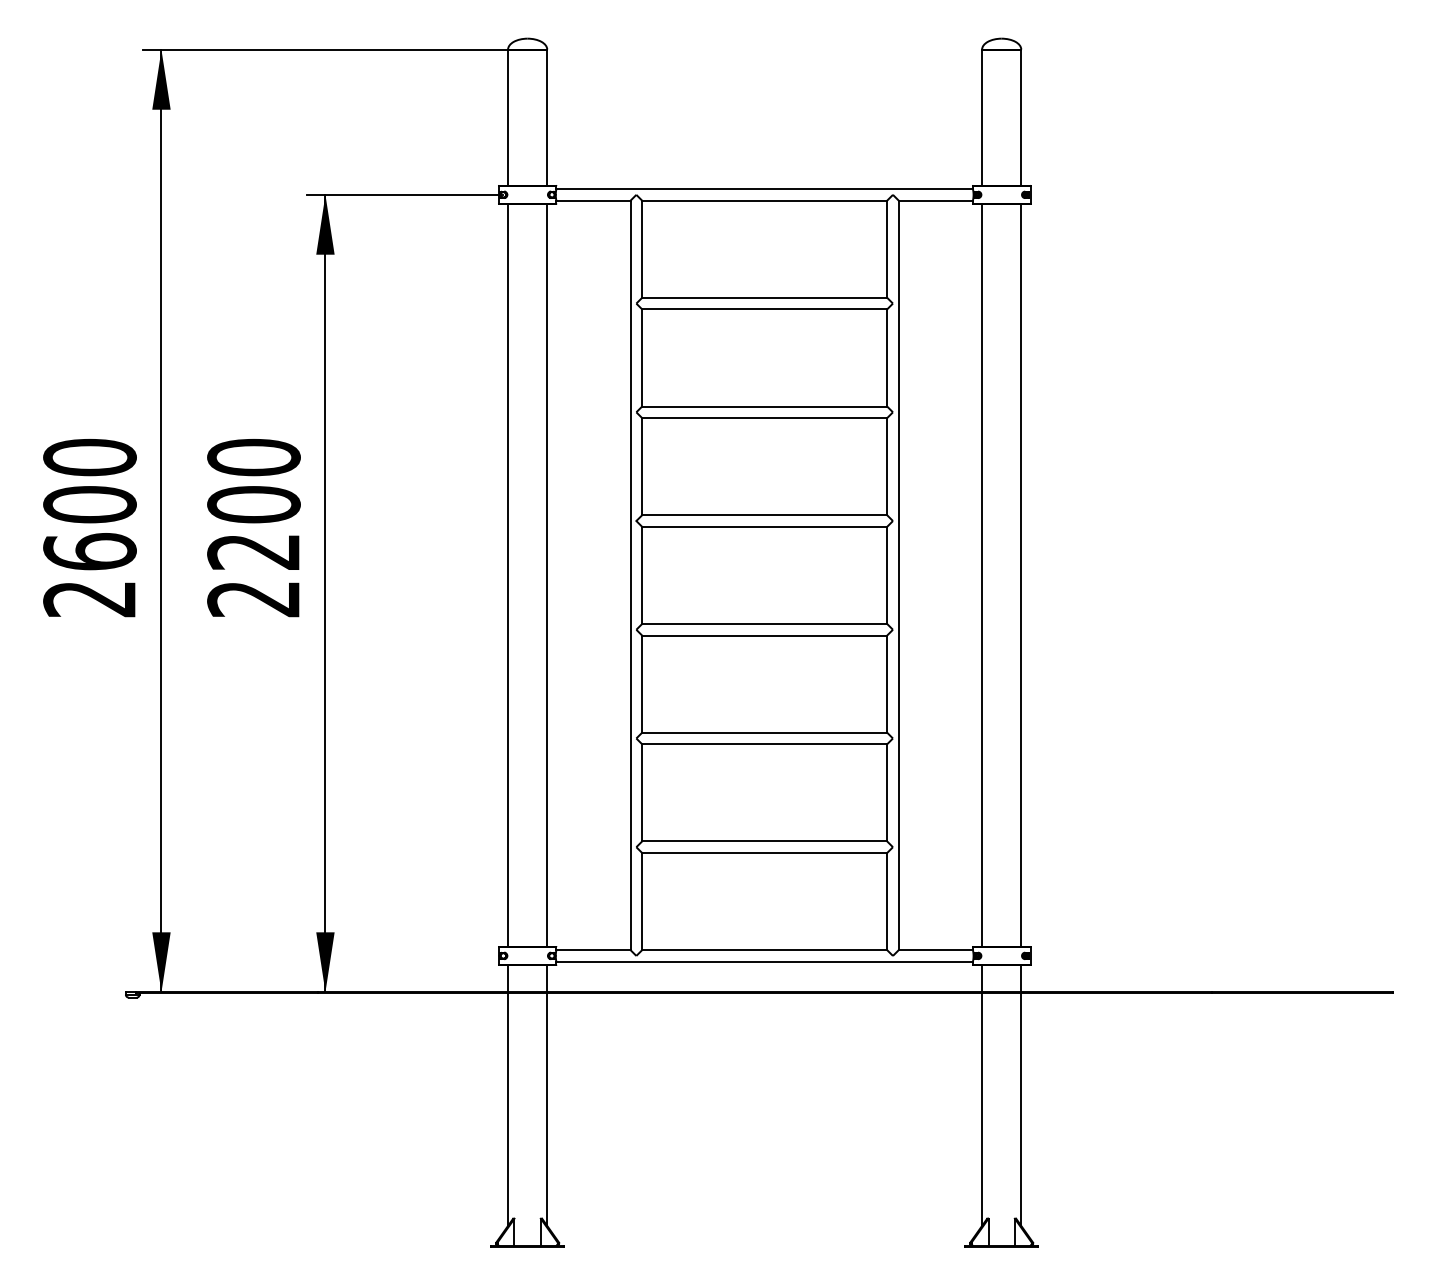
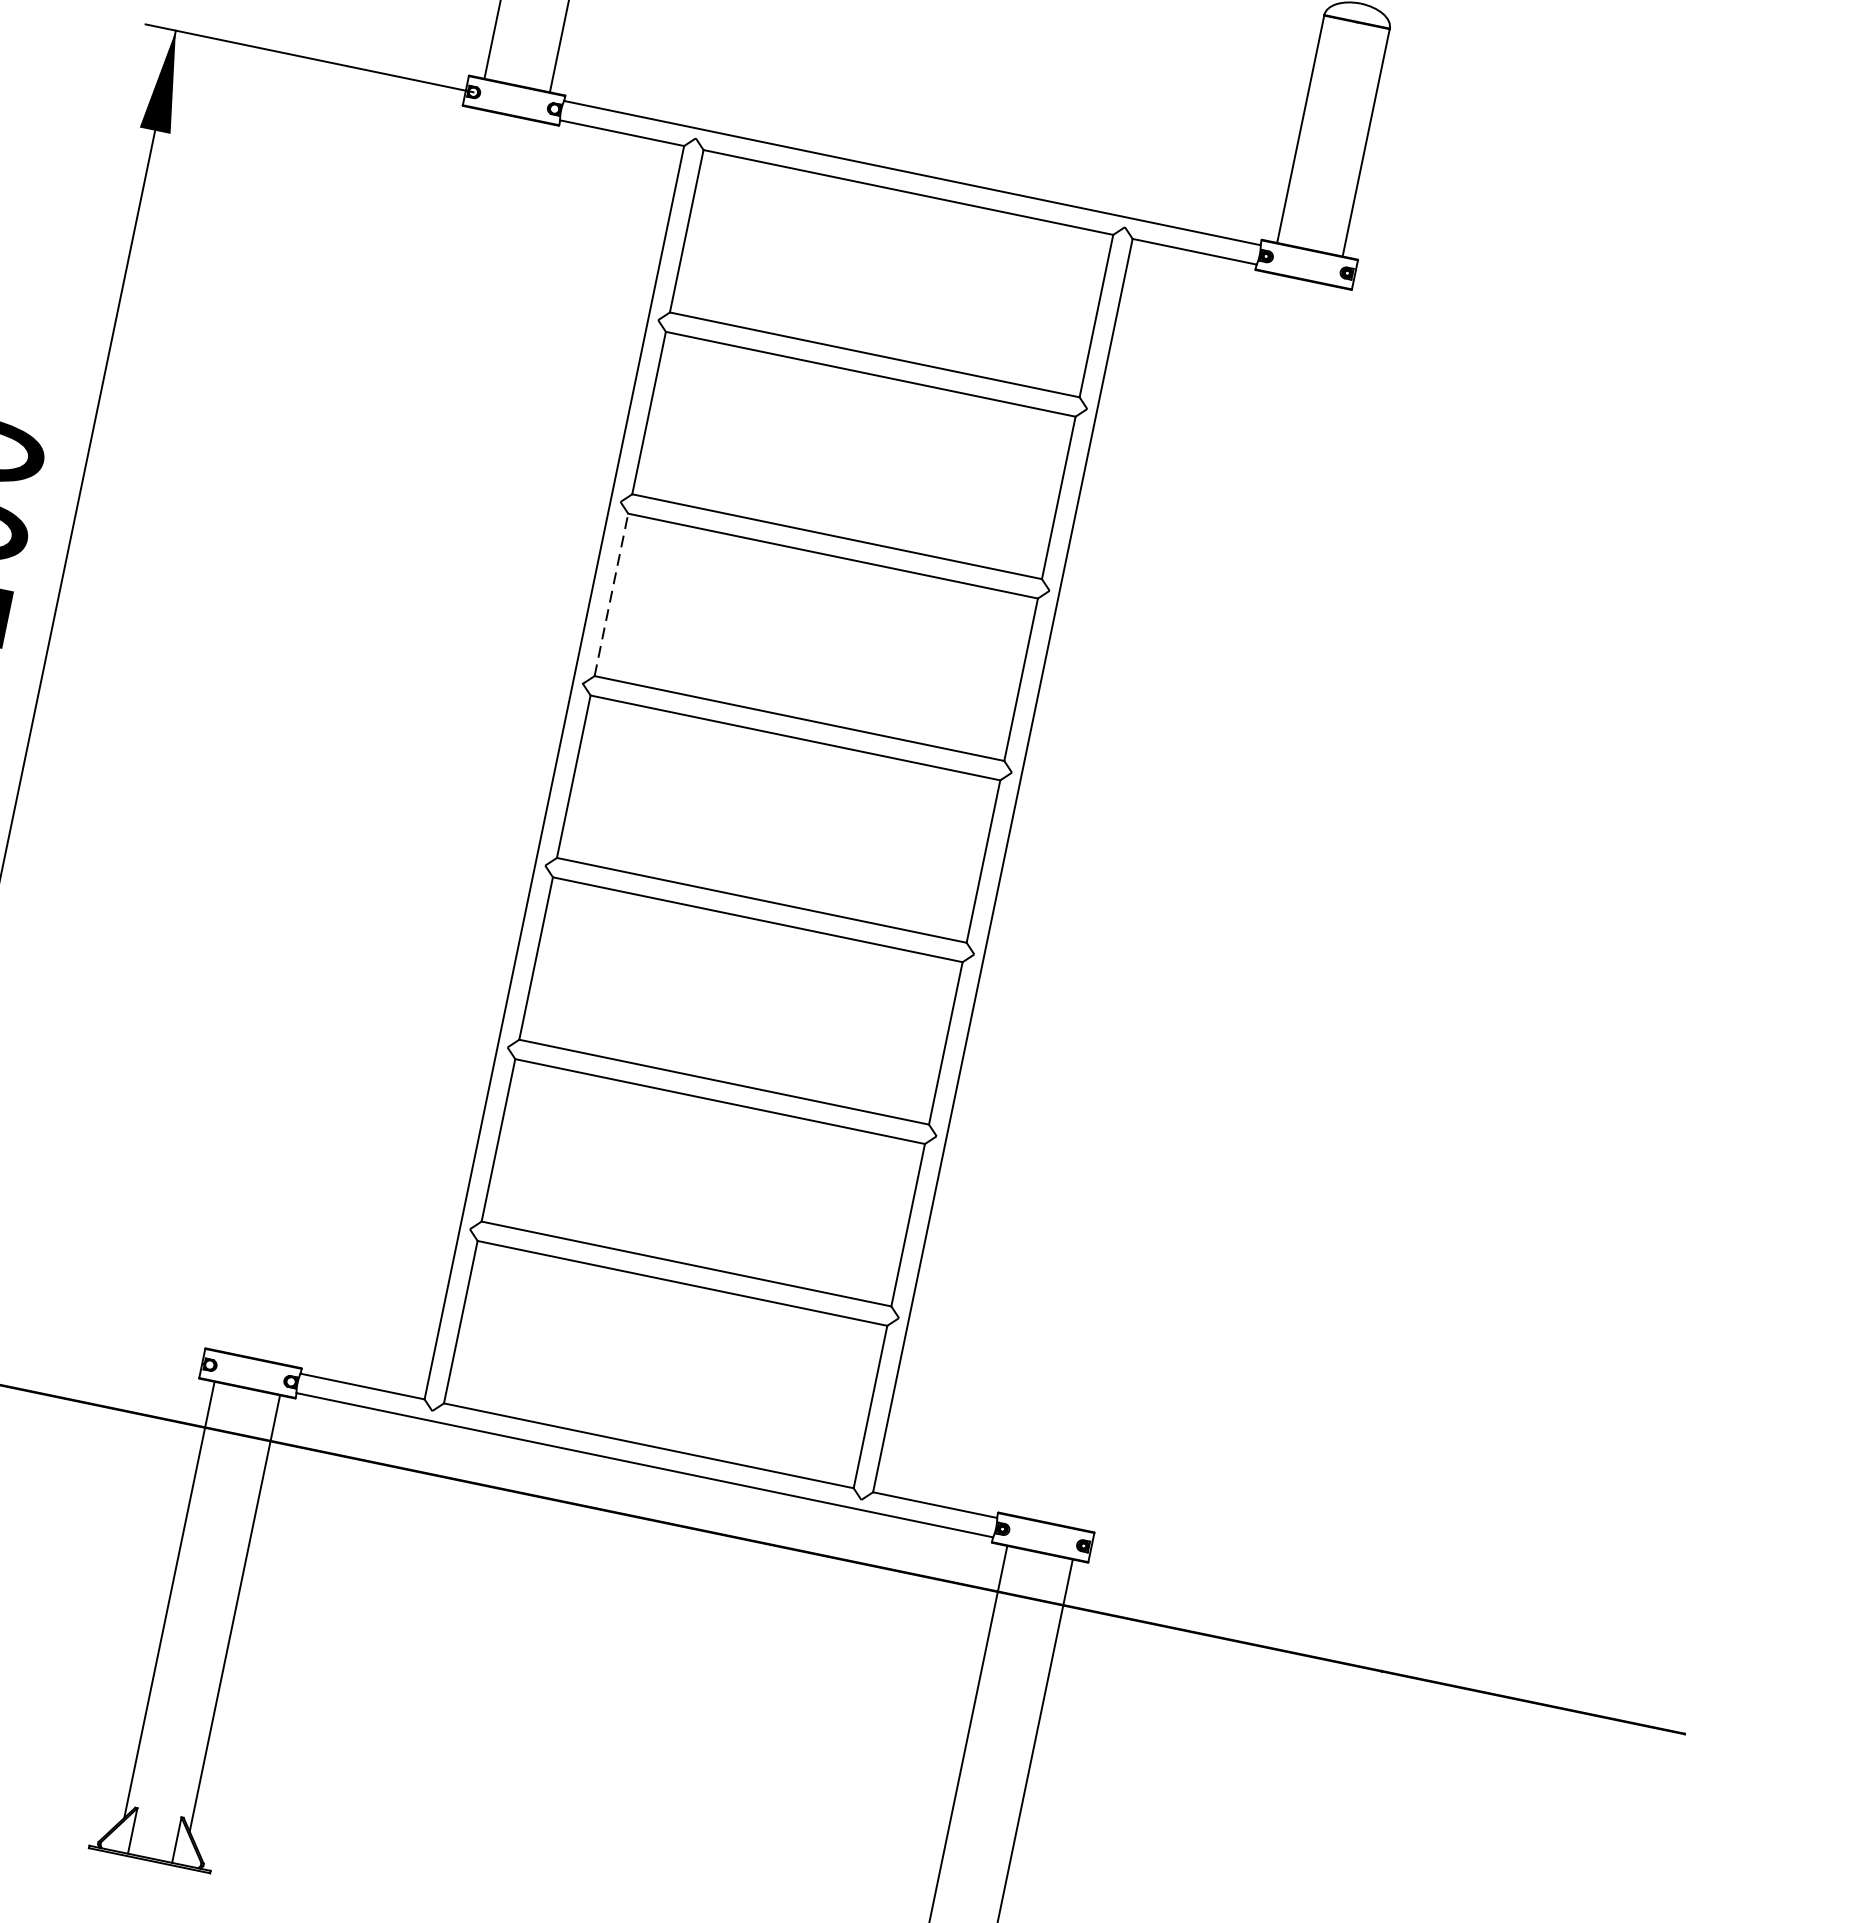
line: (642, 466) -> (612, 594), solid -> dashed
line: (508, 574) -> (350, 728), removed
line: (547, 574) -> (415, 742), removed
line: (982, 574) -> (1143, 893), removed
line: (1021, 574) -> (1208, 906), removed

